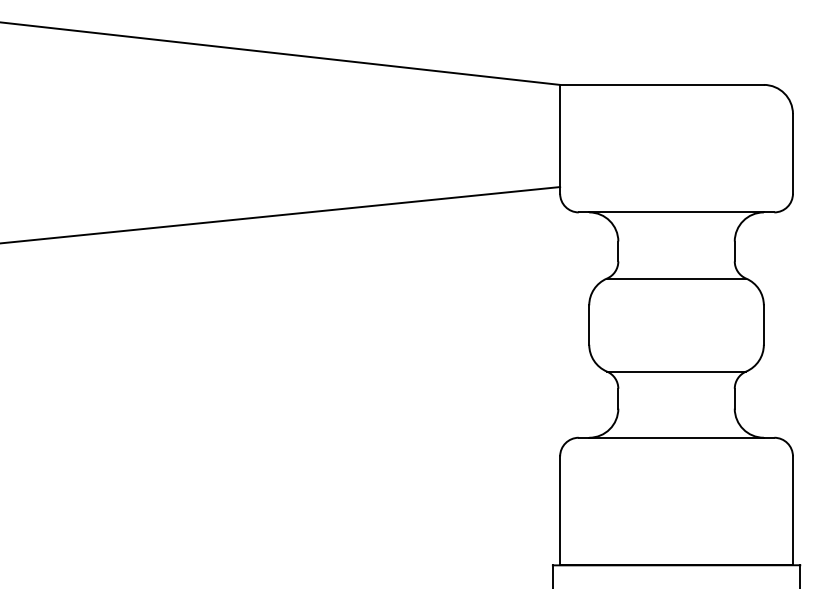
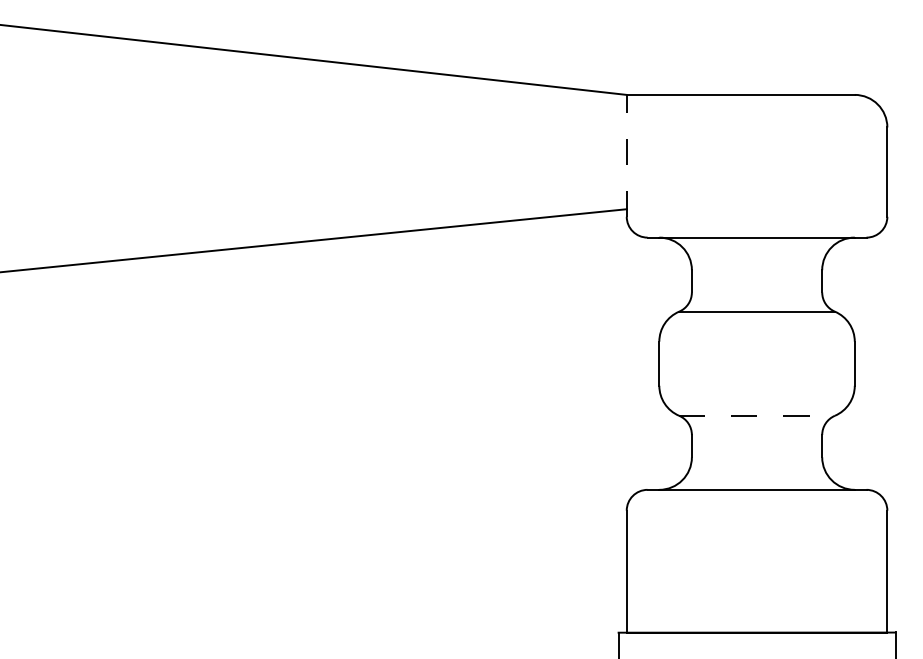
line: (560, 138) -> (627, 154), solid -> dashed
line: (676, 371) -> (756, 415), solid -> dashed

